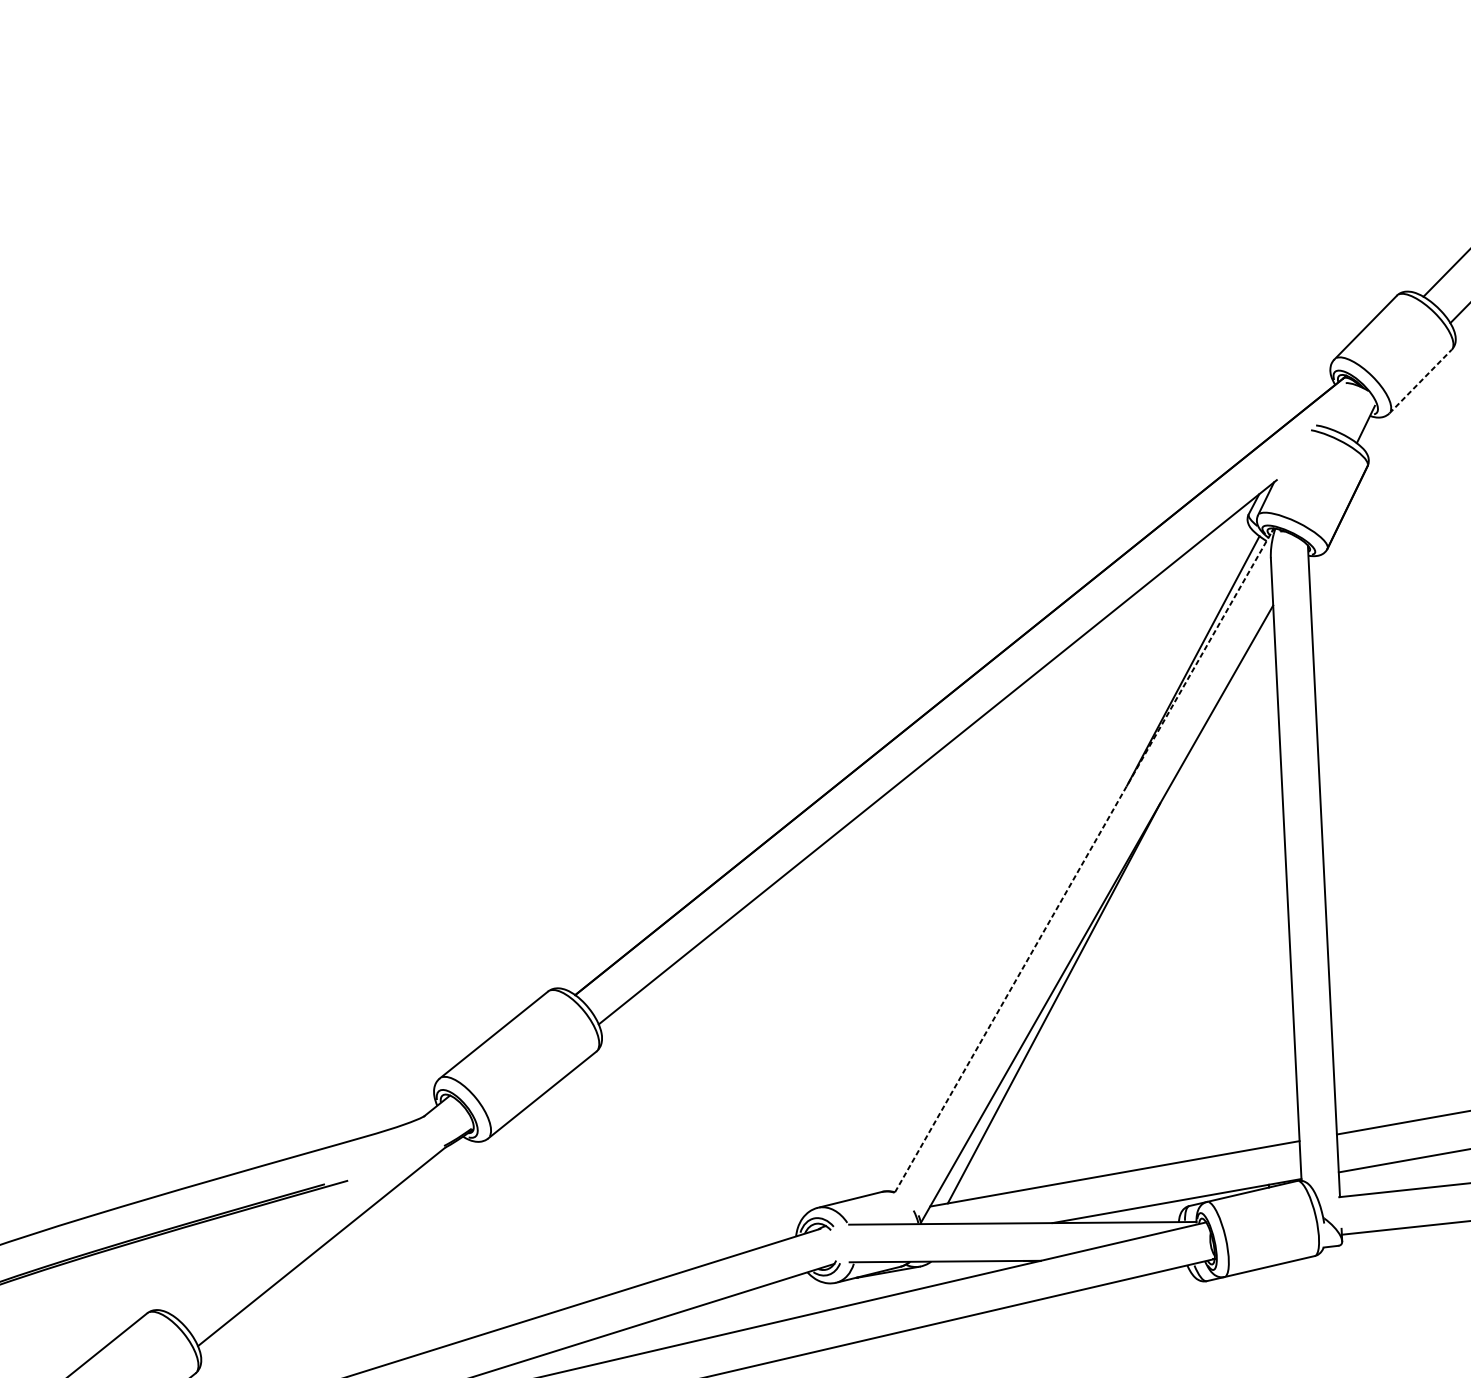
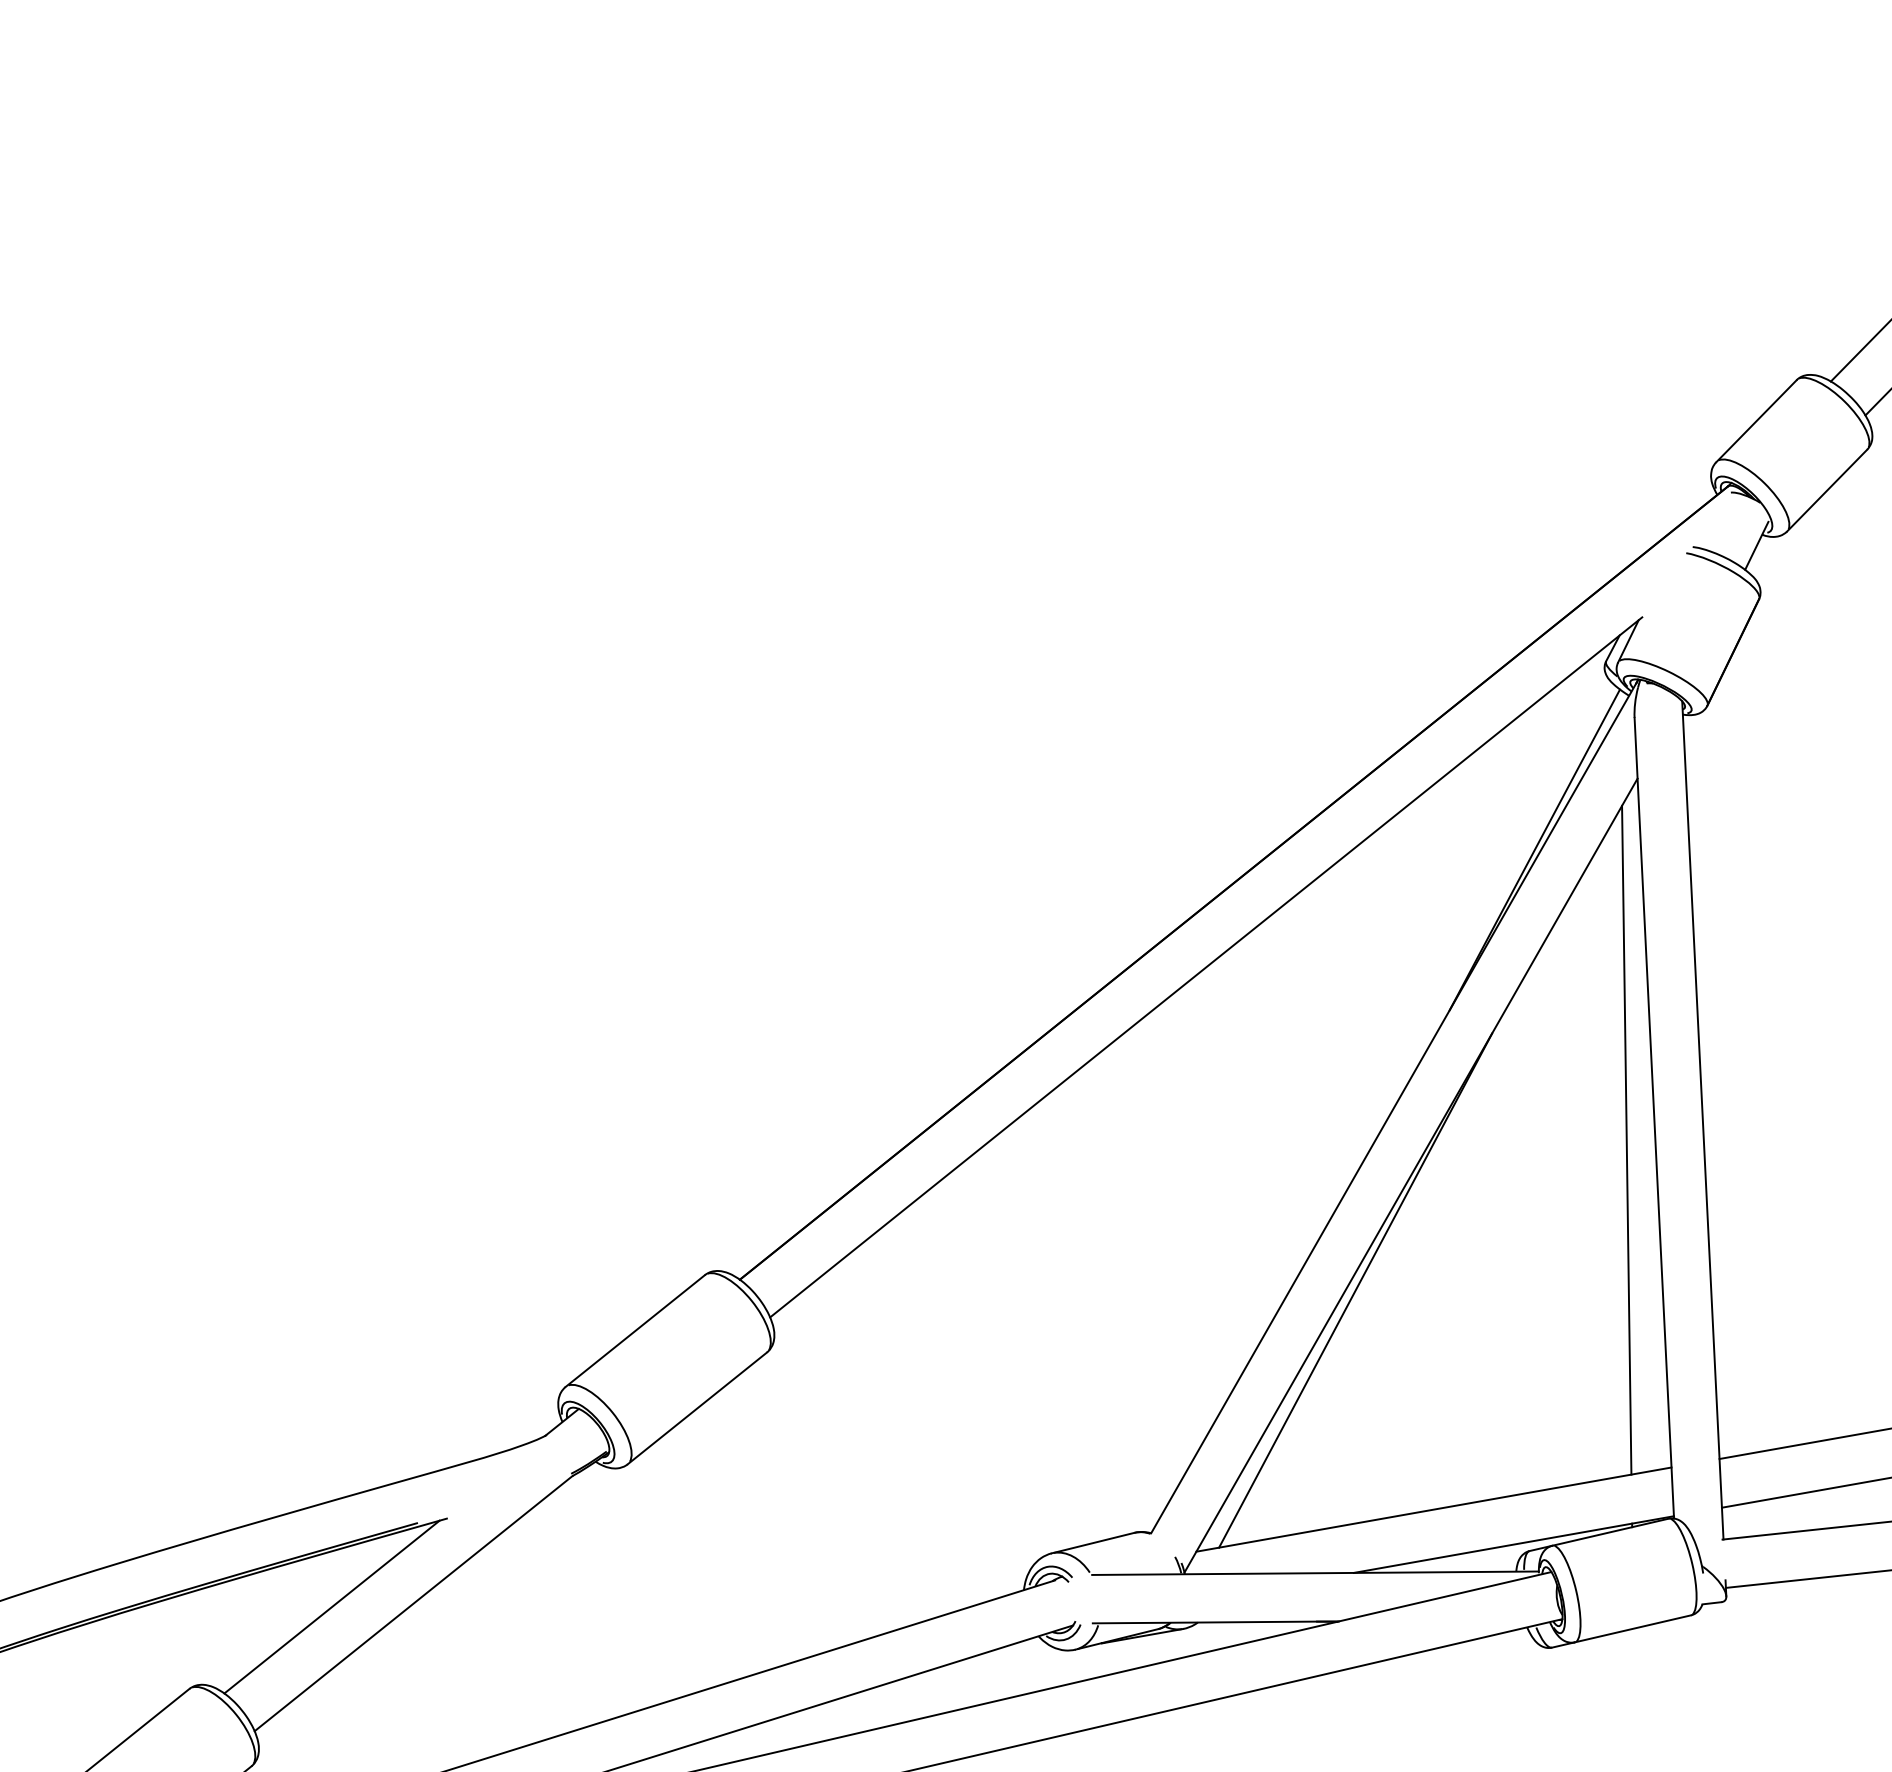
line: (1420, 381) -> (1827, 490), dashed -> solid
line: (1083, 861) -> (1393, 1107), dashed -> solid
line: (1264, 886) -> (1626, 1139), added
line: (257, 1249) -> (331, 1606), added

